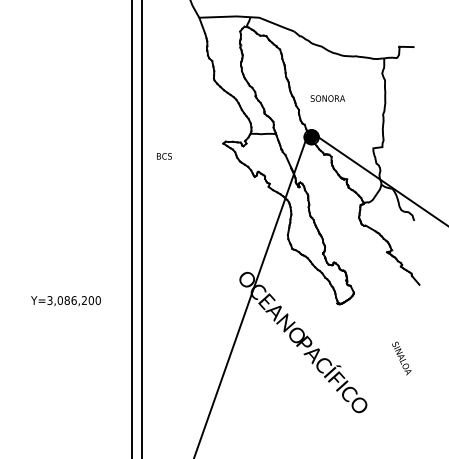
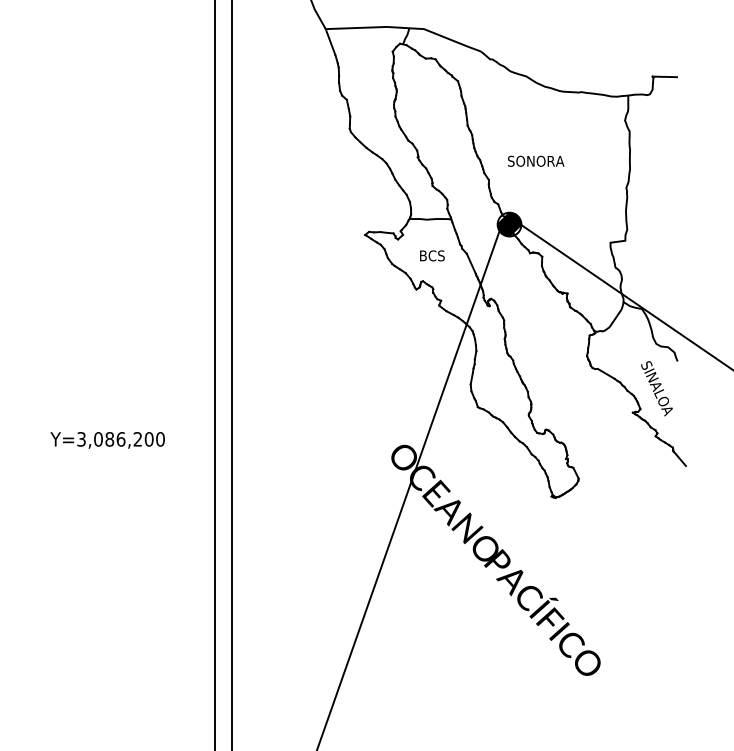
text: (164, 156) -> (432, 256), moved
text: (65, 301) -> (106, 440), moved
text: (401, 358) -> (656, 388), moved

